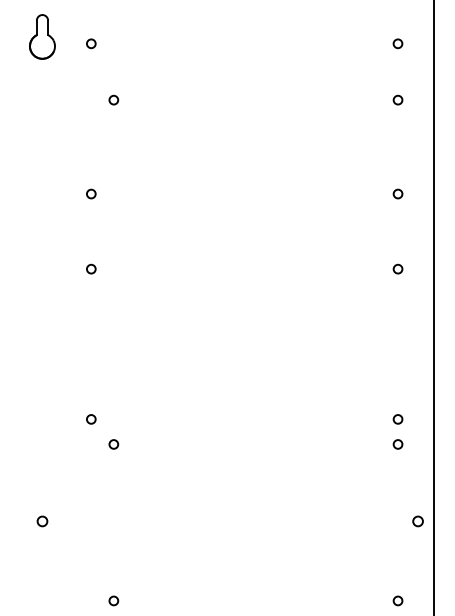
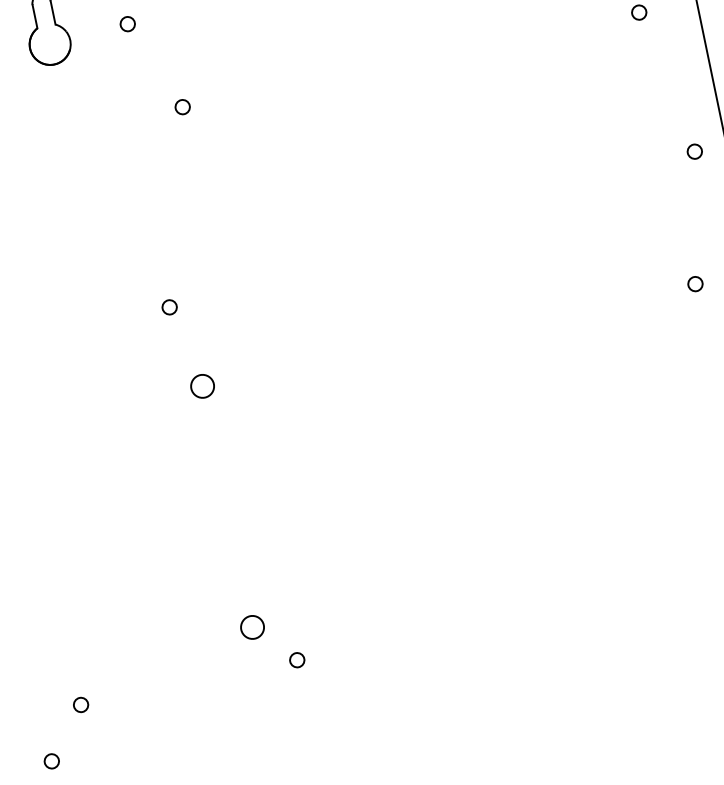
circle: (91, 193) -> (169, 306), moved
circle: (397, 193) -> (693, 150), moved
circle: (91, 268) -> (202, 385), size x1.6
circle: (91, 419) -> (253, 627), size x1.6

